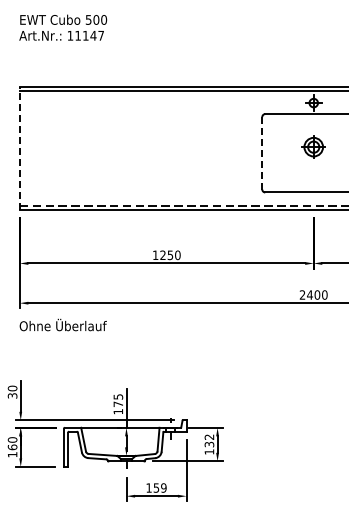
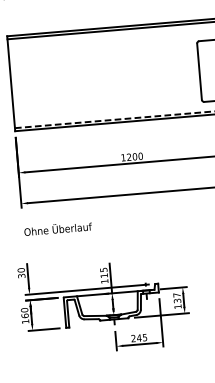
line: (19, 147) -> (10, 83), dashed -> solid
line: (262, 152) -> (199, 71), dashed -> solid
text: (170, 255) -> (135, 156), 1250 -> 1200
text: (62, 324) -> (57, 228), moved
text: (117, 403) -> (103, 275), 175 -> 115
text: (209, 436) -> (177, 294), 132 -> 137
text: (156, 487) -> (139, 337), 159 -> 245

